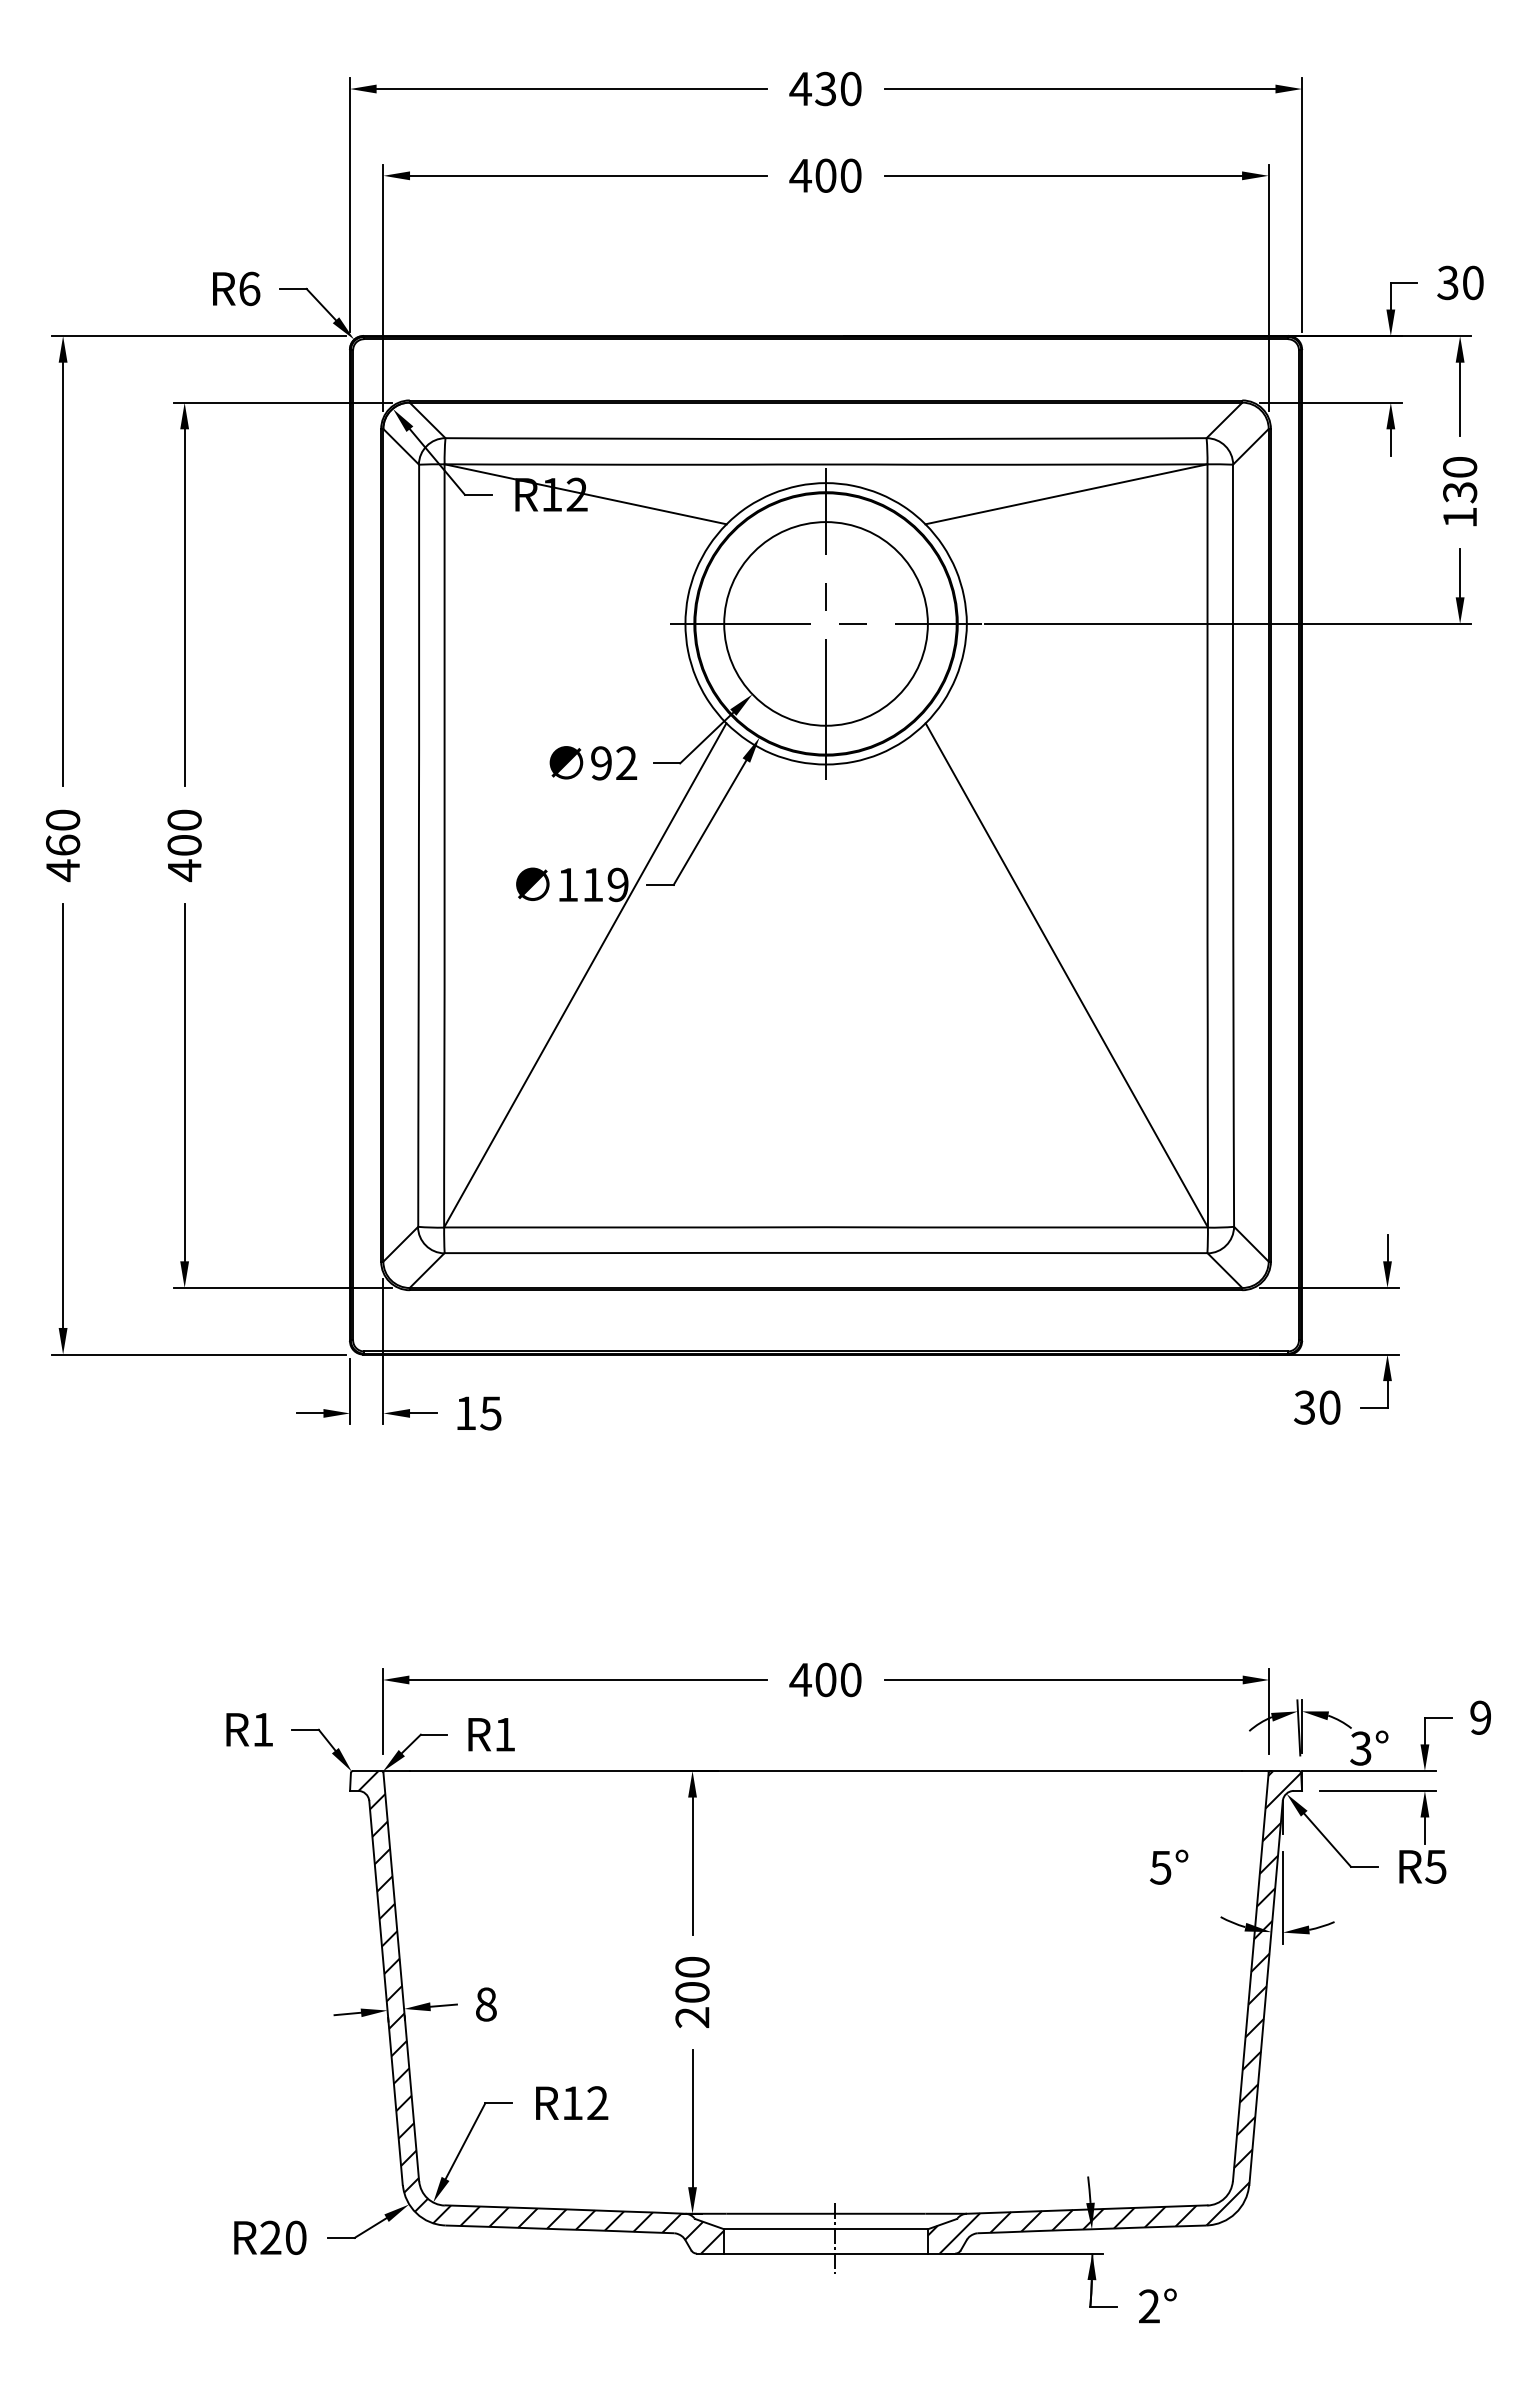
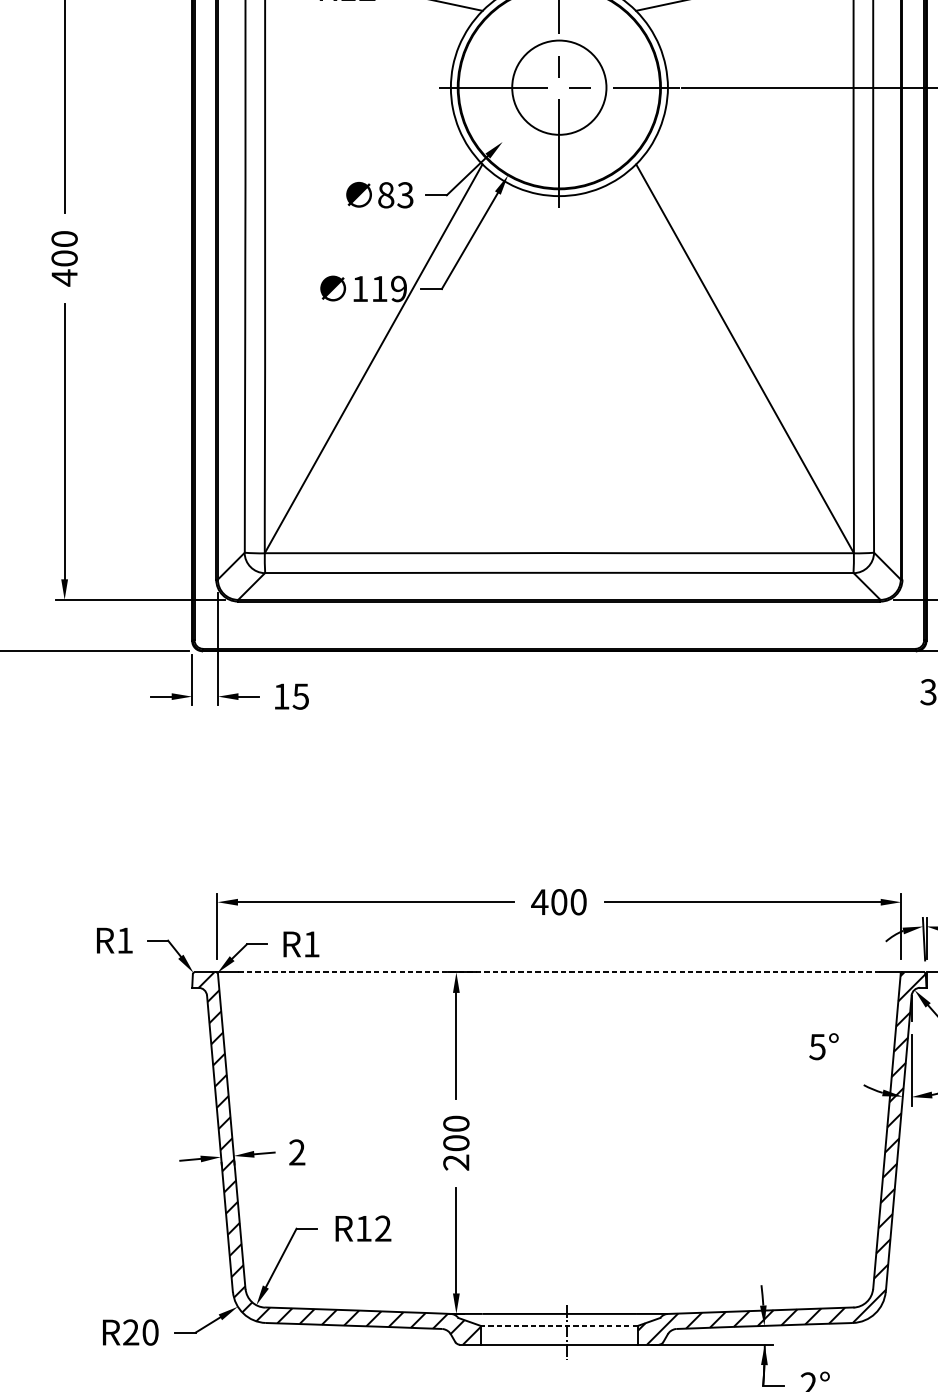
circle: (825, 623) -> (558, 87), size x0.6
text: (614, 763) -> (396, 195), 92 -> 83
line: (826, 1770) -> (559, 972), solid -> dashed
text: (485, 2004) -> (296, 1152), 8 -> 2
line: (826, 2229) -> (559, 1326), solid -> dashed

